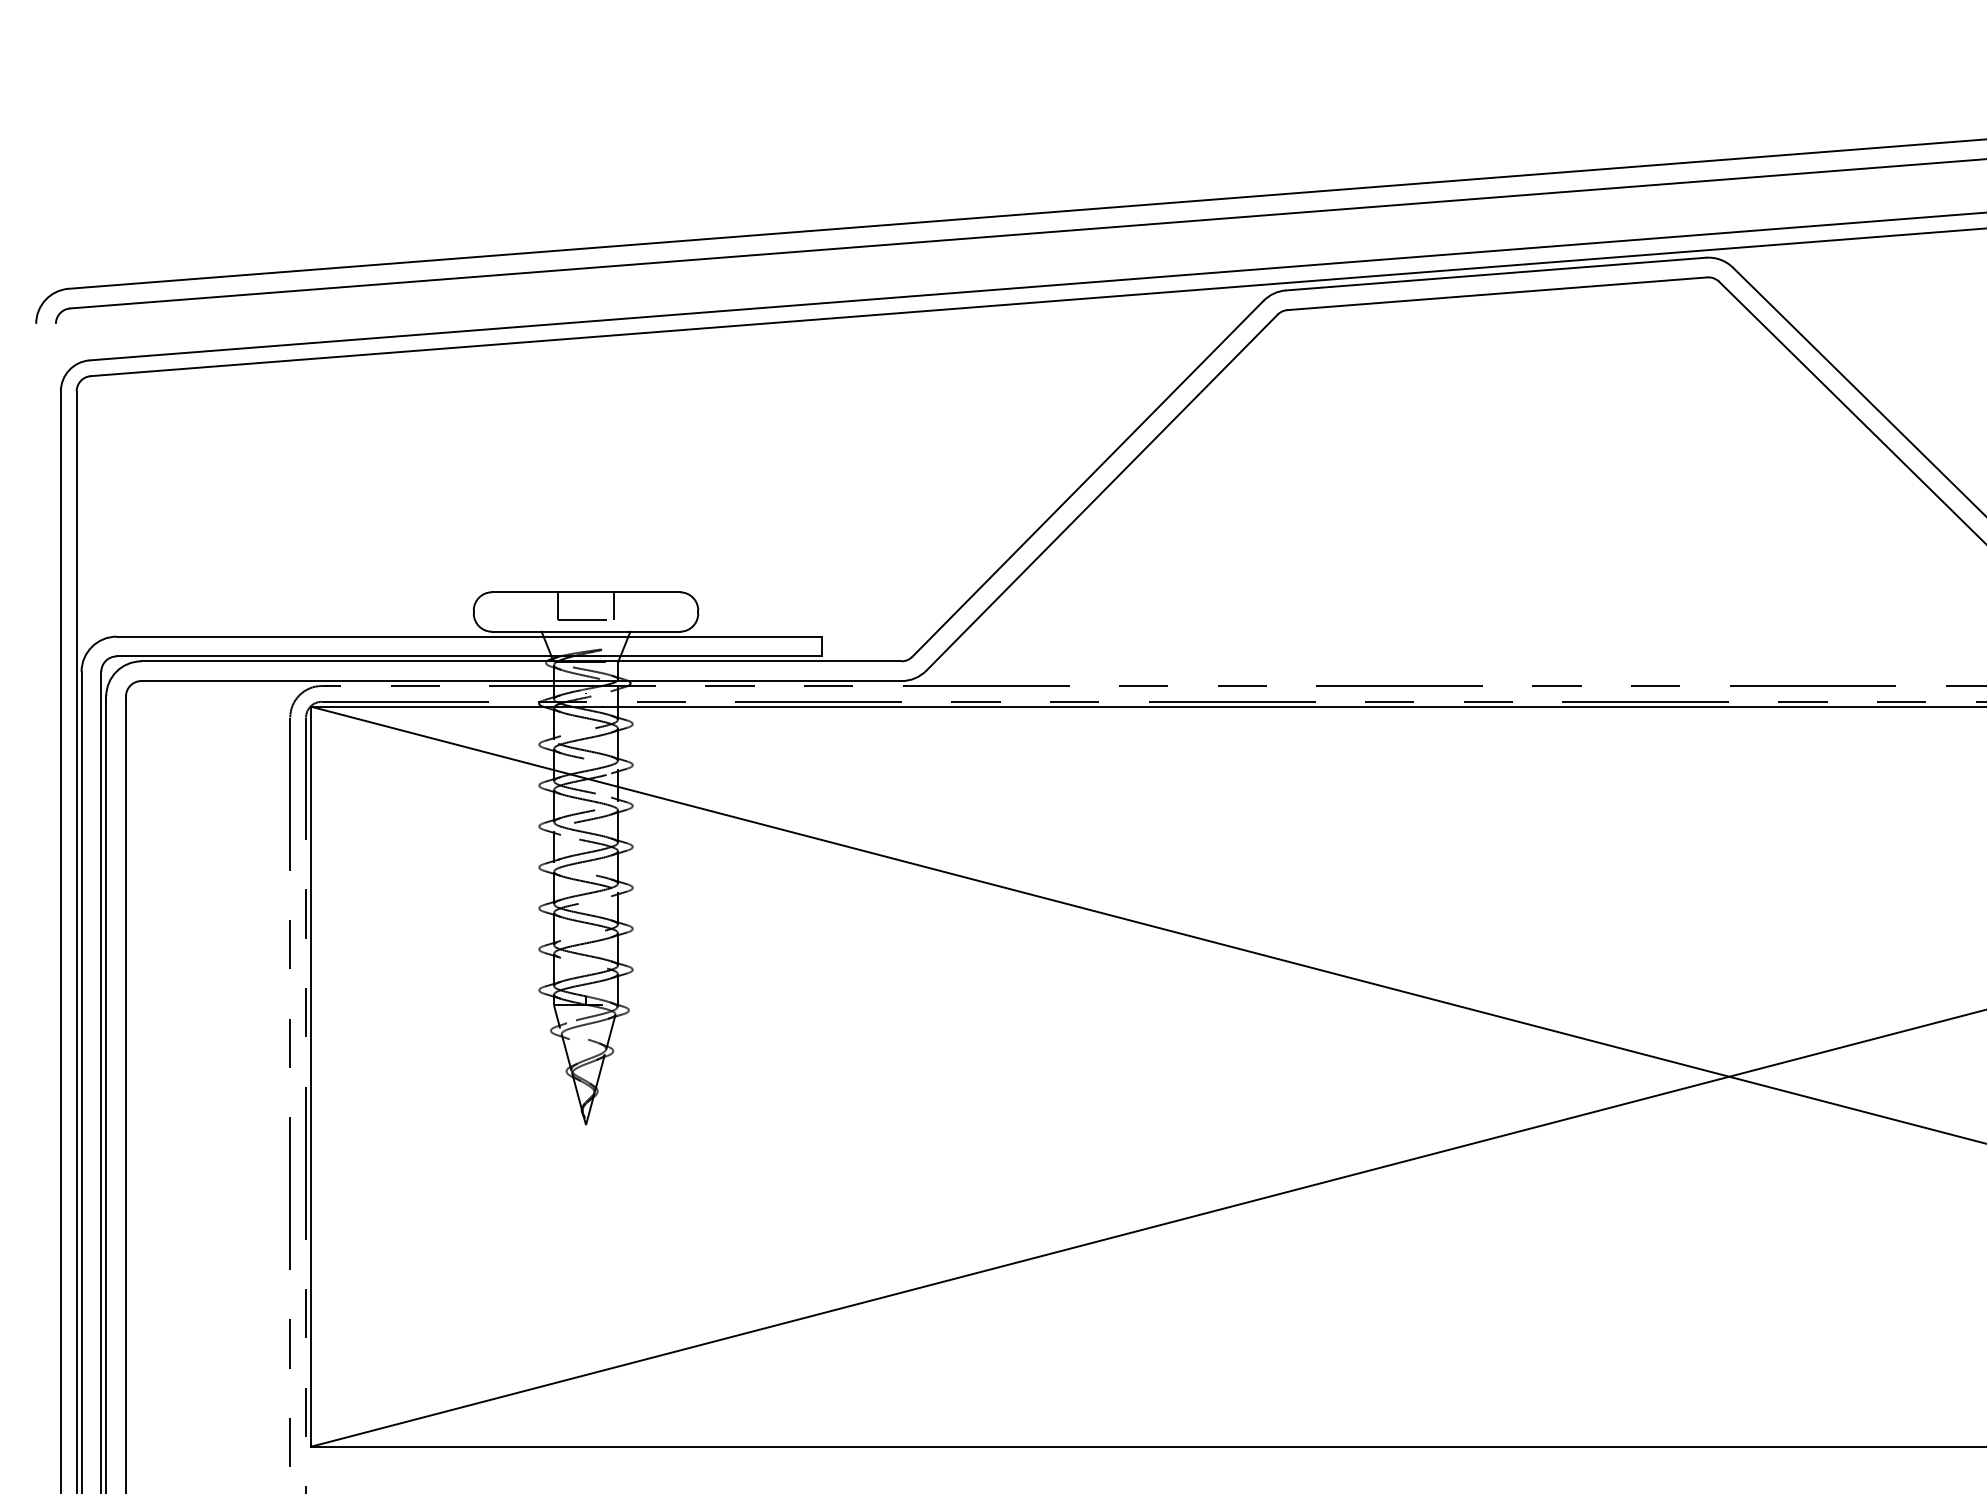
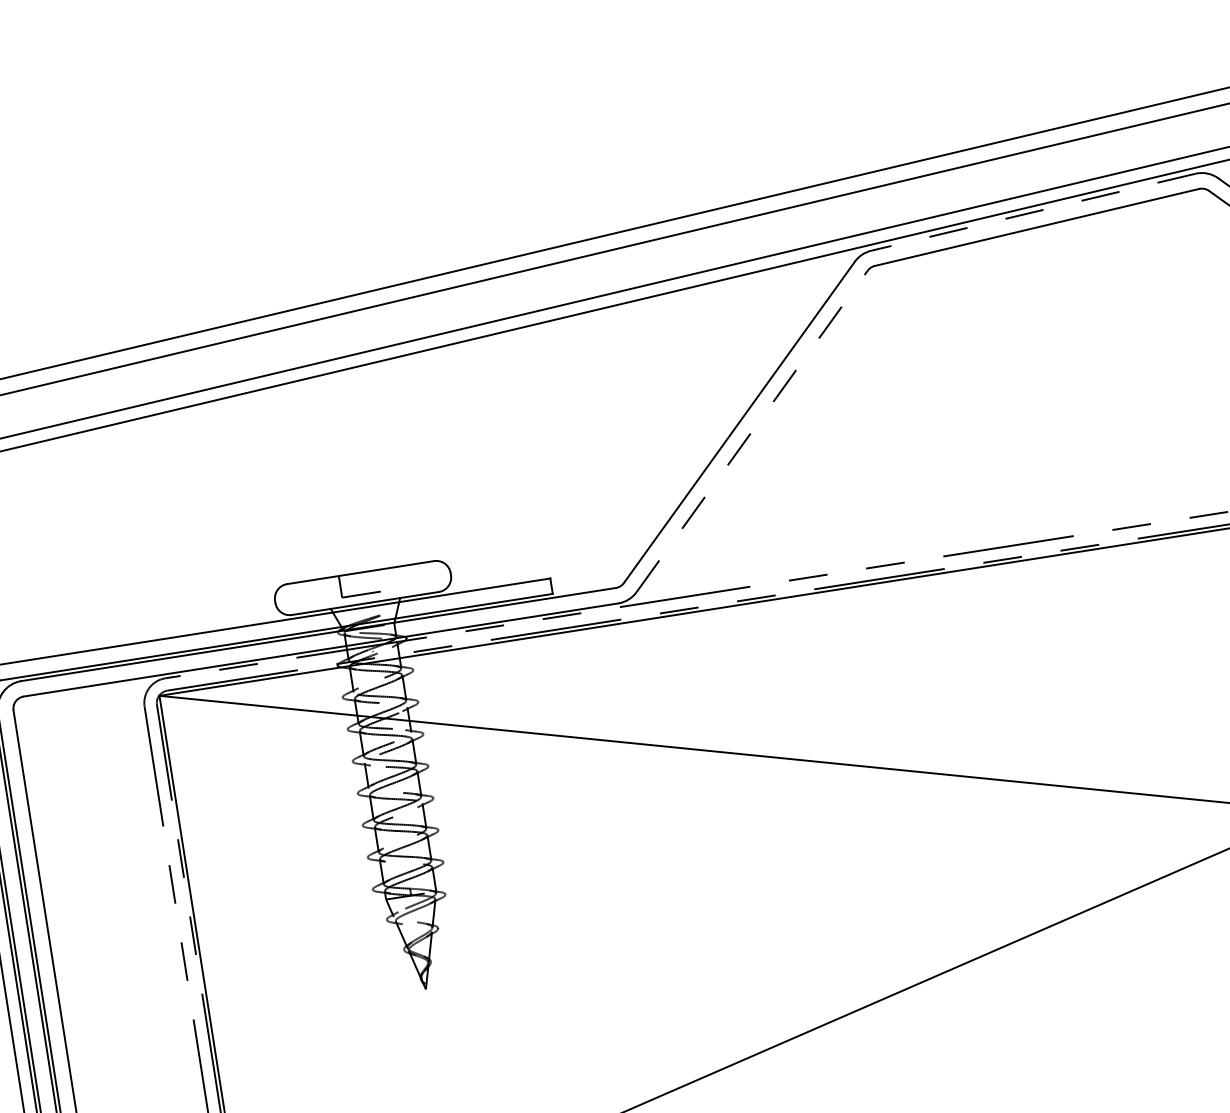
line: (1495, 274) -> (1033, 212), solid -> dashed
line: (1102, 492) -> (752, 431), solid -> dashed
line: (613, 605) -> (383, 579), removed

